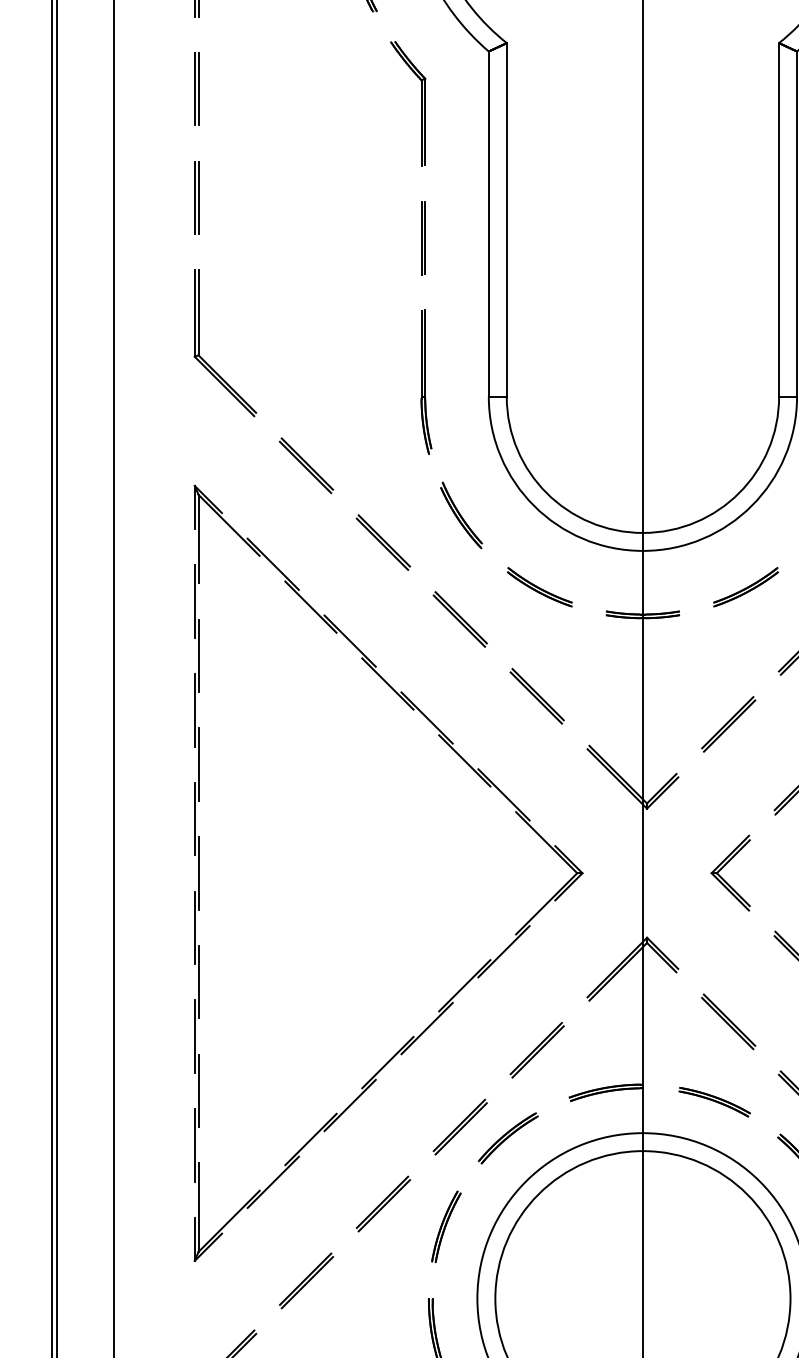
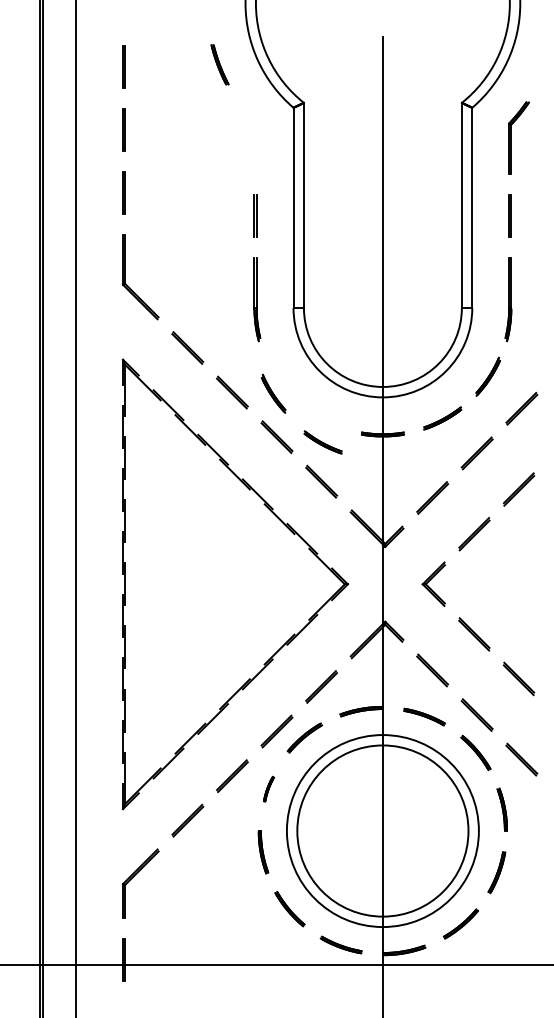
part: (419, 102) -> (253, 137), removed
part: (461, 514) -> (273, 393), moved
part: (538, 587) -> (322, 442), moved
part: (445, 1225) -> (268, 788), size x0.6

